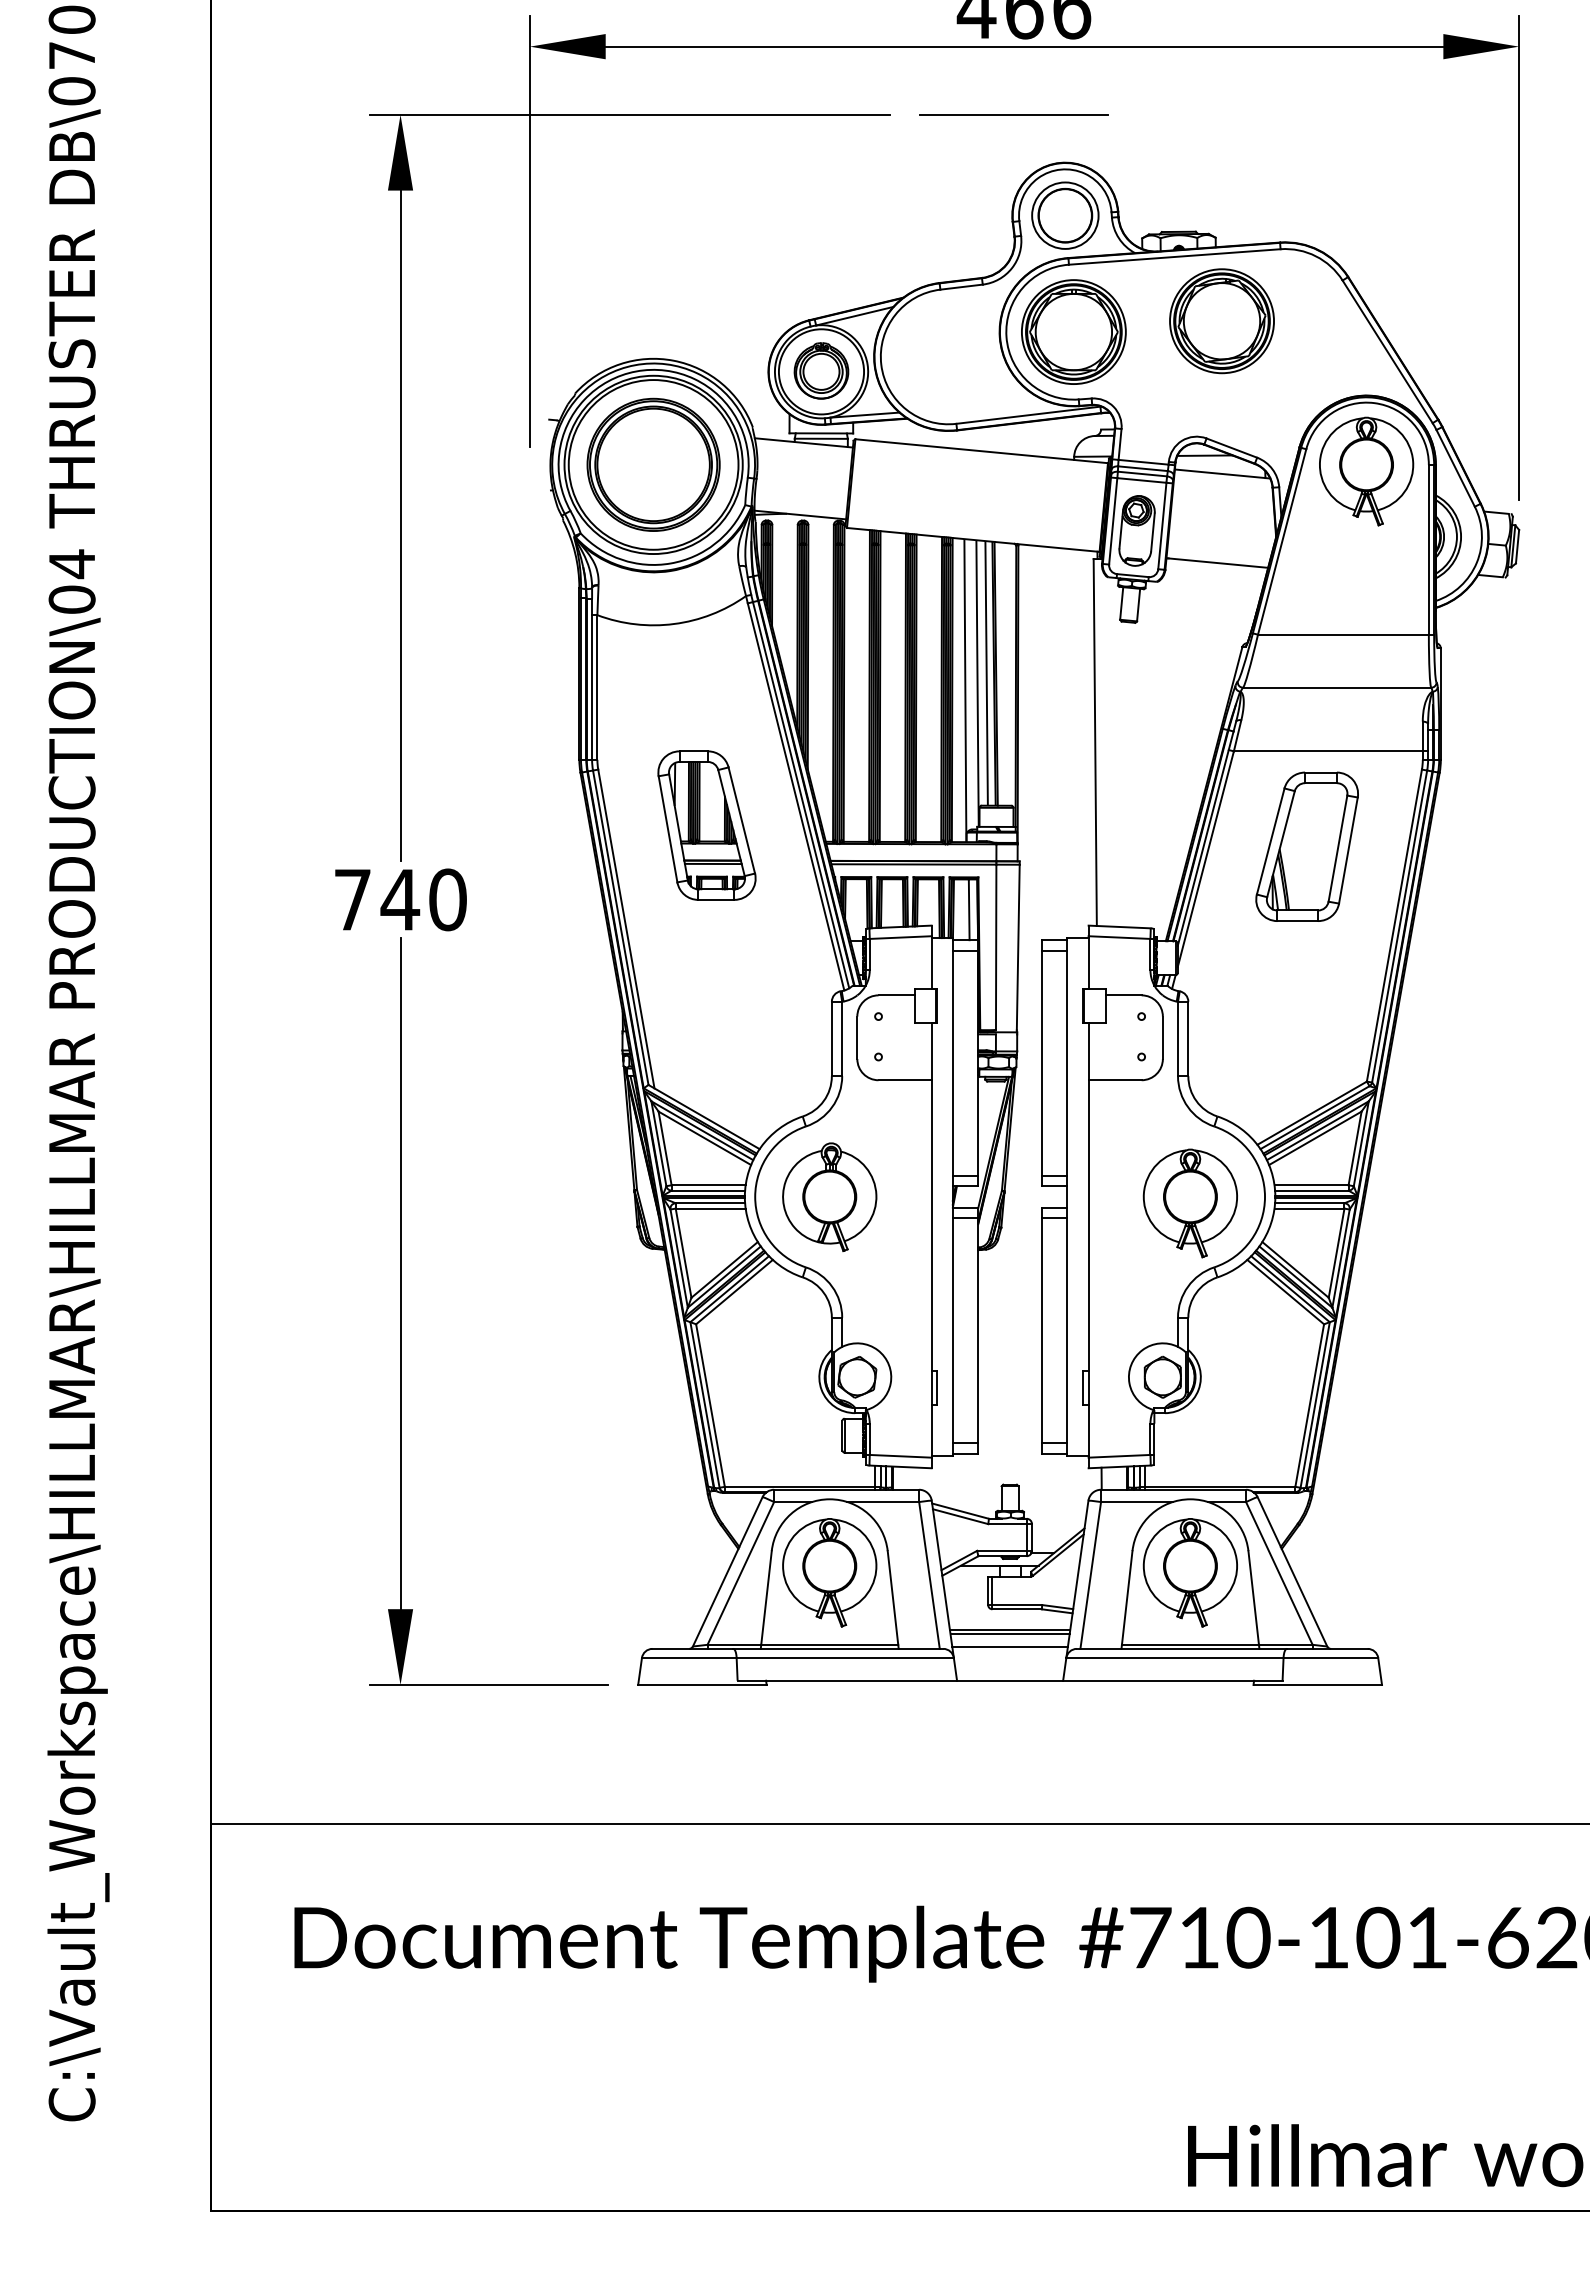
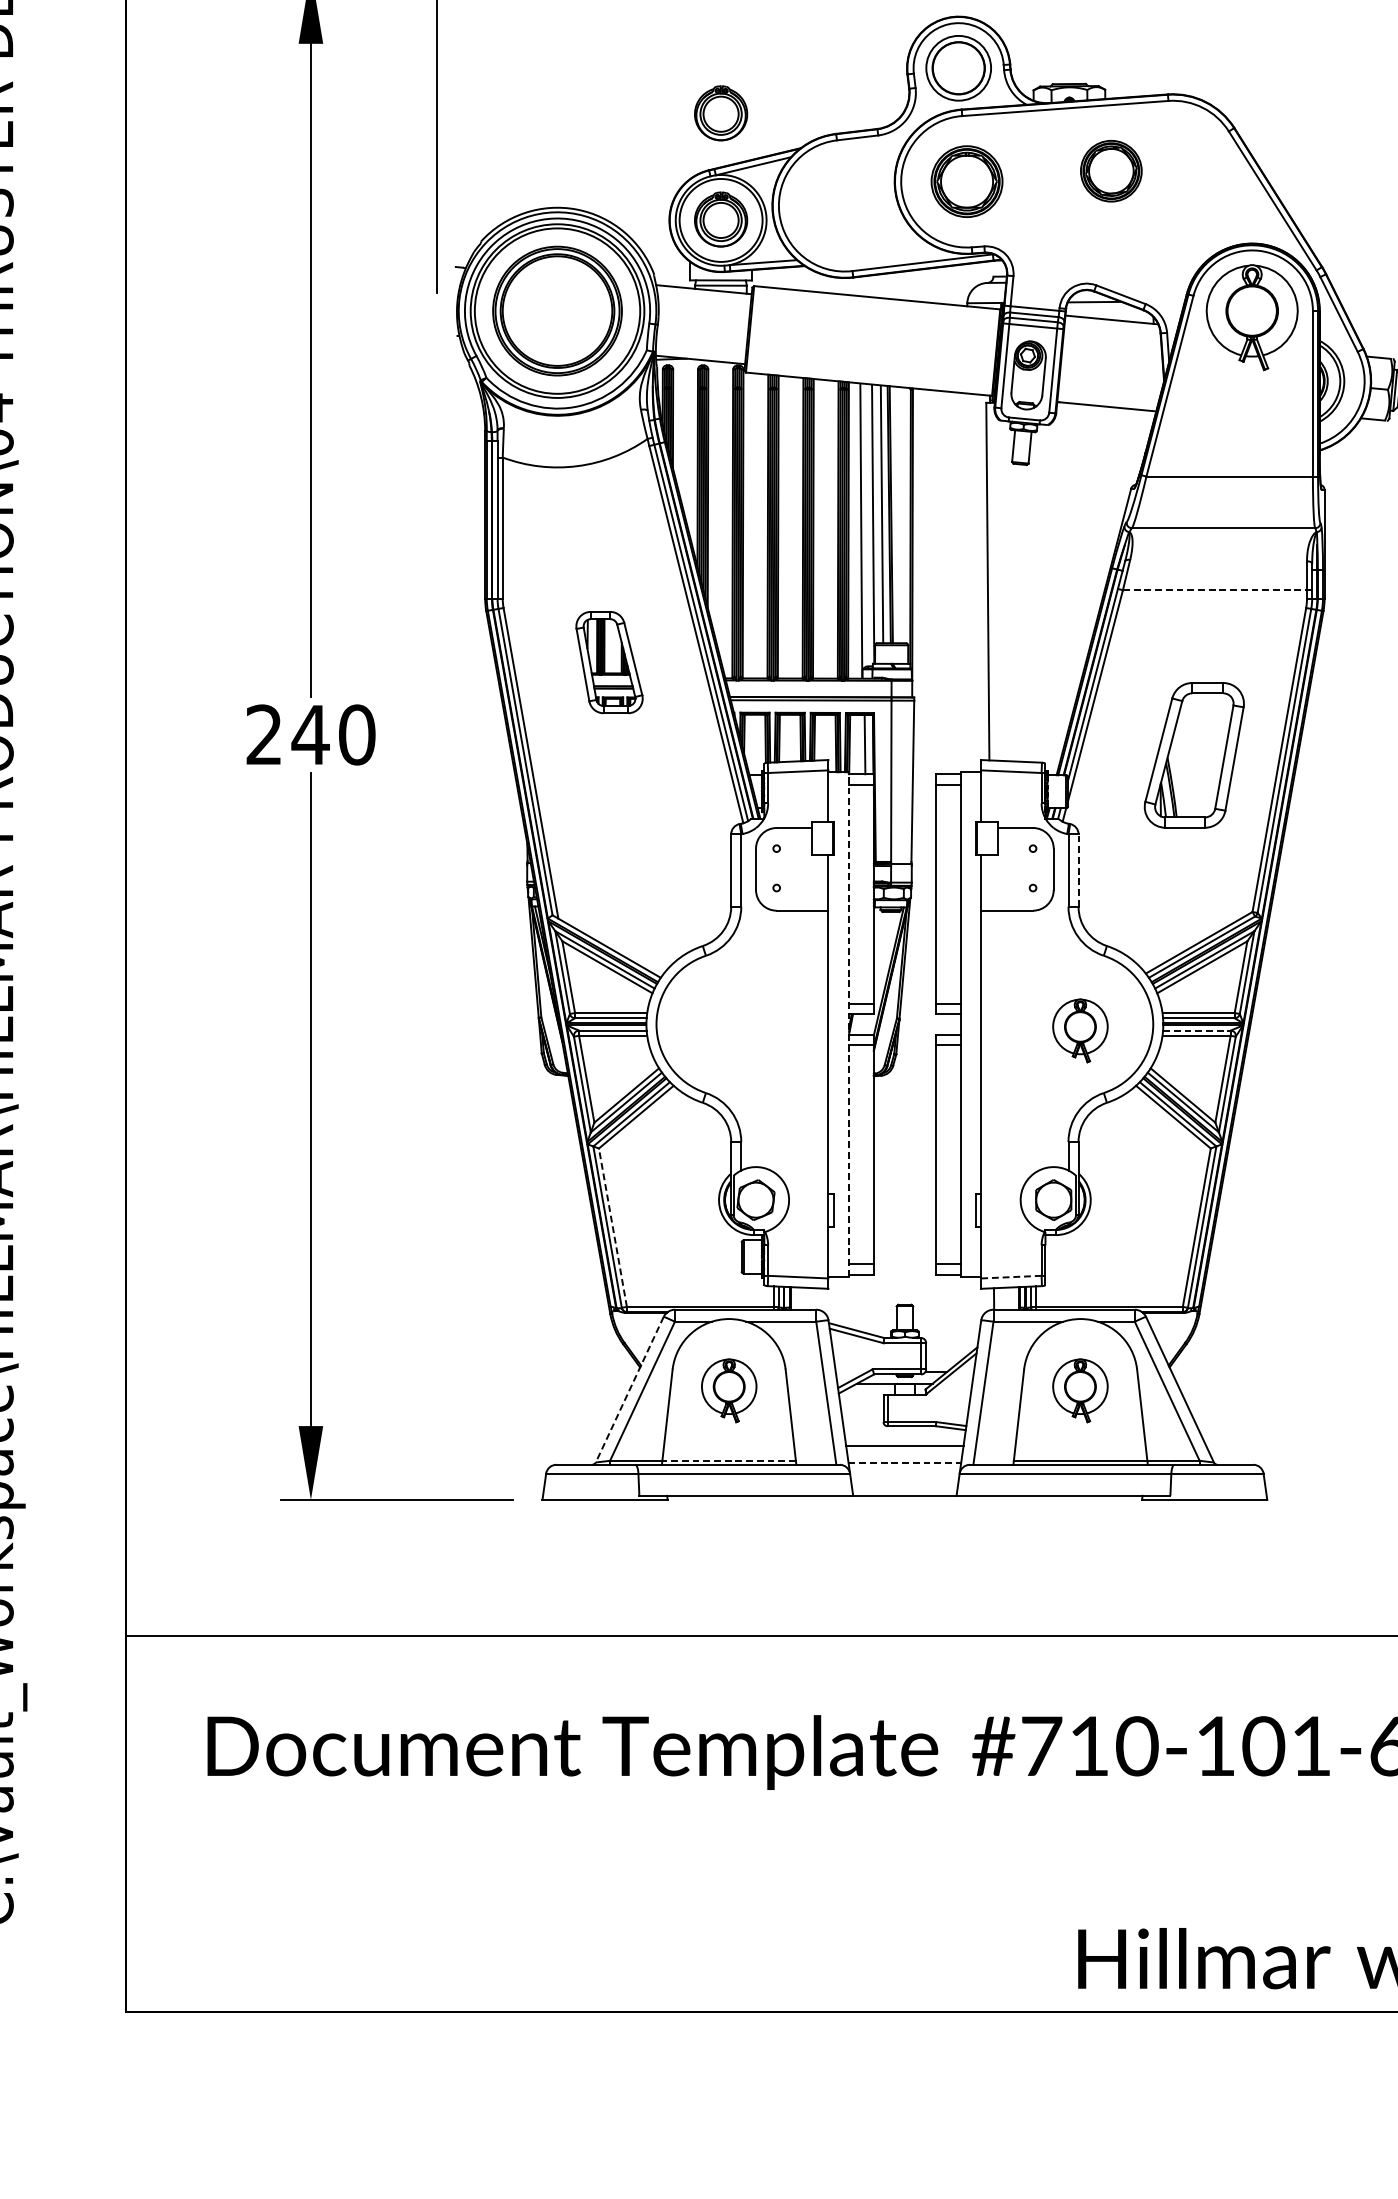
part: (821, 261) -> (721, 112), added
part: (1221, 321) -> (1110, 171), size x0.6
part: (1073, 331) -> (966, 181), size x0.7
line: (1328, 751) -> (1215, 590), solid -> dashed
part: (706, 825) -> (609, 662), size x0.7
part: (1306, 846) -> (1193, 755), moved
text: (352, 899) -> (264, 734), 740 -> 240
line: (1188, 1038) -> (1078, 870), solid -> dashed
part: (829, 1196) -> (728, 1023), removed
line: (952, 1196) -> (848, 1023), solid -> dashed
part: (1189, 1203) -> (1079, 1030), size x0.6
line: (1309, 1203) -> (1196, 1030), solid -> dashed
line: (710, 1405) -> (612, 1227), solid -> dashed
line: (1119, 1456) -> (1011, 1277), solid -> dashed
line: (727, 1572) -> (629, 1390), solid -> dashed
part: (829, 1572) -> (728, 1390), size x0.6
part: (1189, 1572) -> (1079, 1390), size x0.6
line: (1009, 1634) -> (904, 1450), removed
line: (829, 1644) -> (728, 1460), solid -> dashed
line: (1010, 1646) -> (905, 1462), solid -> dashed

